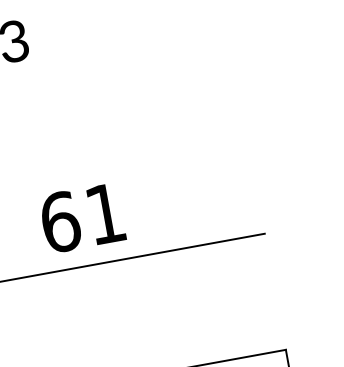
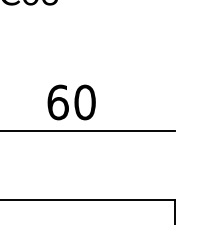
text: (104, 214) -> (84, 102), 61 -> 60

